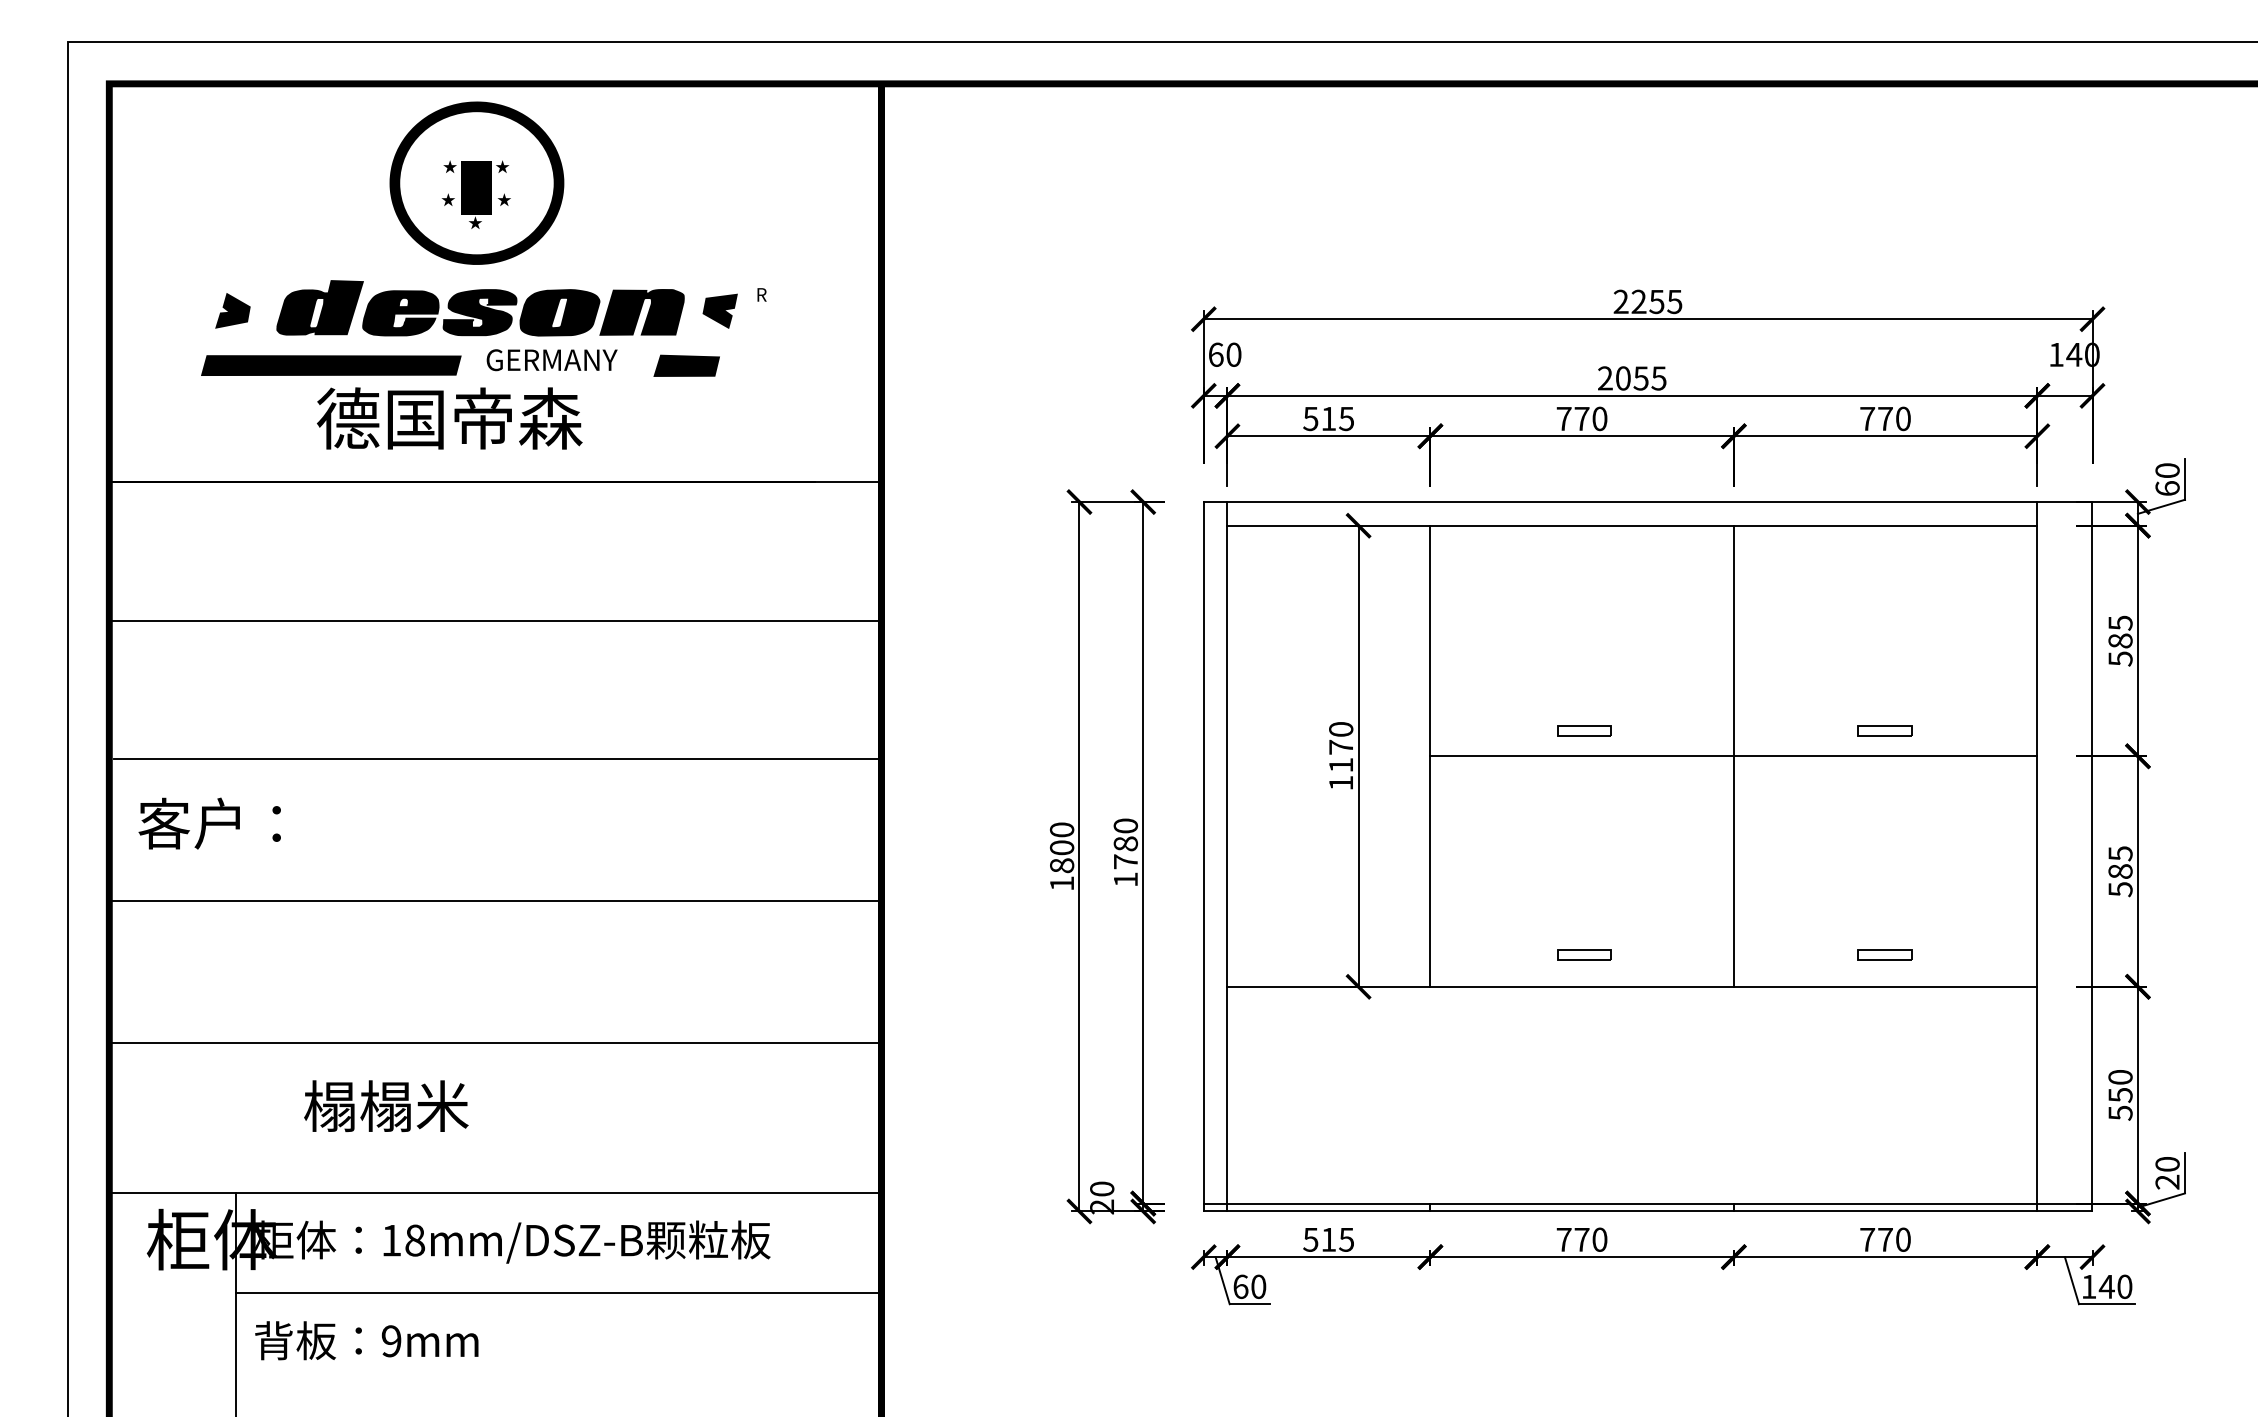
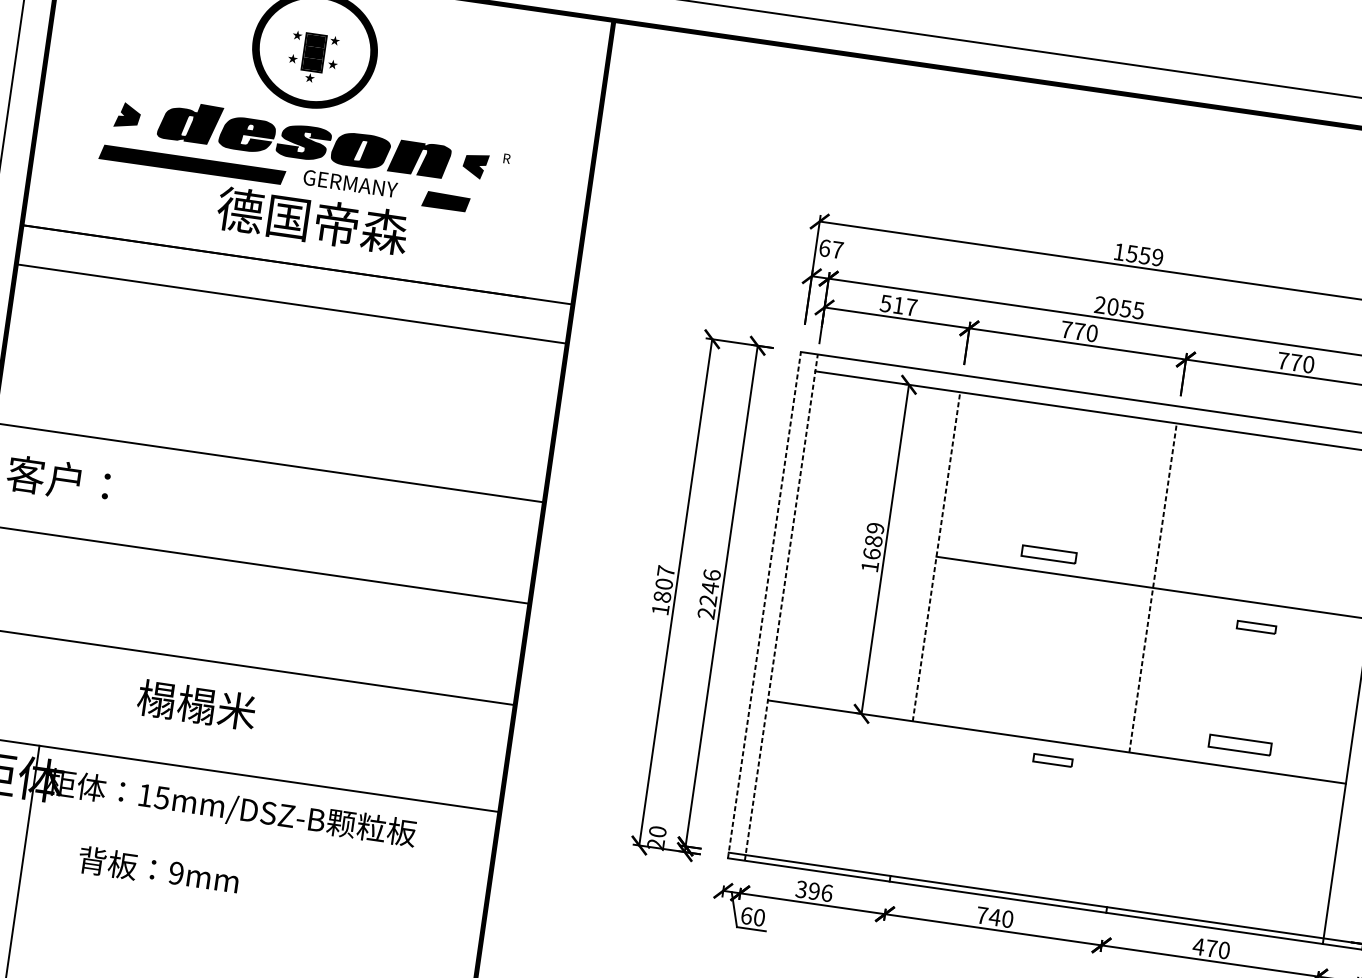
text: (1647, 301) -> (1138, 254), 2255 -> 1559
text: (1233, 354) -> (837, 249), 60 -> 67
text: (449, 418) -> (312, 220), moved
text: (1346, 419) -> (911, 307), 515 -> 517
line: (495, 620) -> (291, 303), moved
part: (1584, 730) -> (1049, 554), size x1.4
part: (1884, 730) -> (1256, 627), moved
text: (1341, 747) -> (873, 541), 1170 -> 1689
line: (1430, 756) -> (936, 556), solid -> dashed
line: (1733, 756) -> (1152, 588), solid -> dashed
text: (1061, 829) -> (665, 571), 1800 -> 1807
text: (1125, 852) -> (709, 594), 1780 -> 2246
line: (1203, 856) -> (764, 604), solid -> dashed
line: (1227, 856) -> (781, 607), solid -> dashed
part: (1584, 954) -> (1052, 760), moved
part: (1884, 954) -> (1240, 744), size x1.6
text: (386, 1105) -> (197, 704), moved
text: (1328, 1239) -> (814, 891), 515 -> 396
text: (1581, 1239) -> (994, 917), 770 -> 740
text: (1867, 1239) -> (1198, 946), 770 -> 470
text: (414, 1240) -> (161, 797), 18mm/DSZ-B -> 15mm/DSZ-B
line: (558, 1292) -> (259, 849), removed
text: (366, 1340) -> (158, 870), moved

